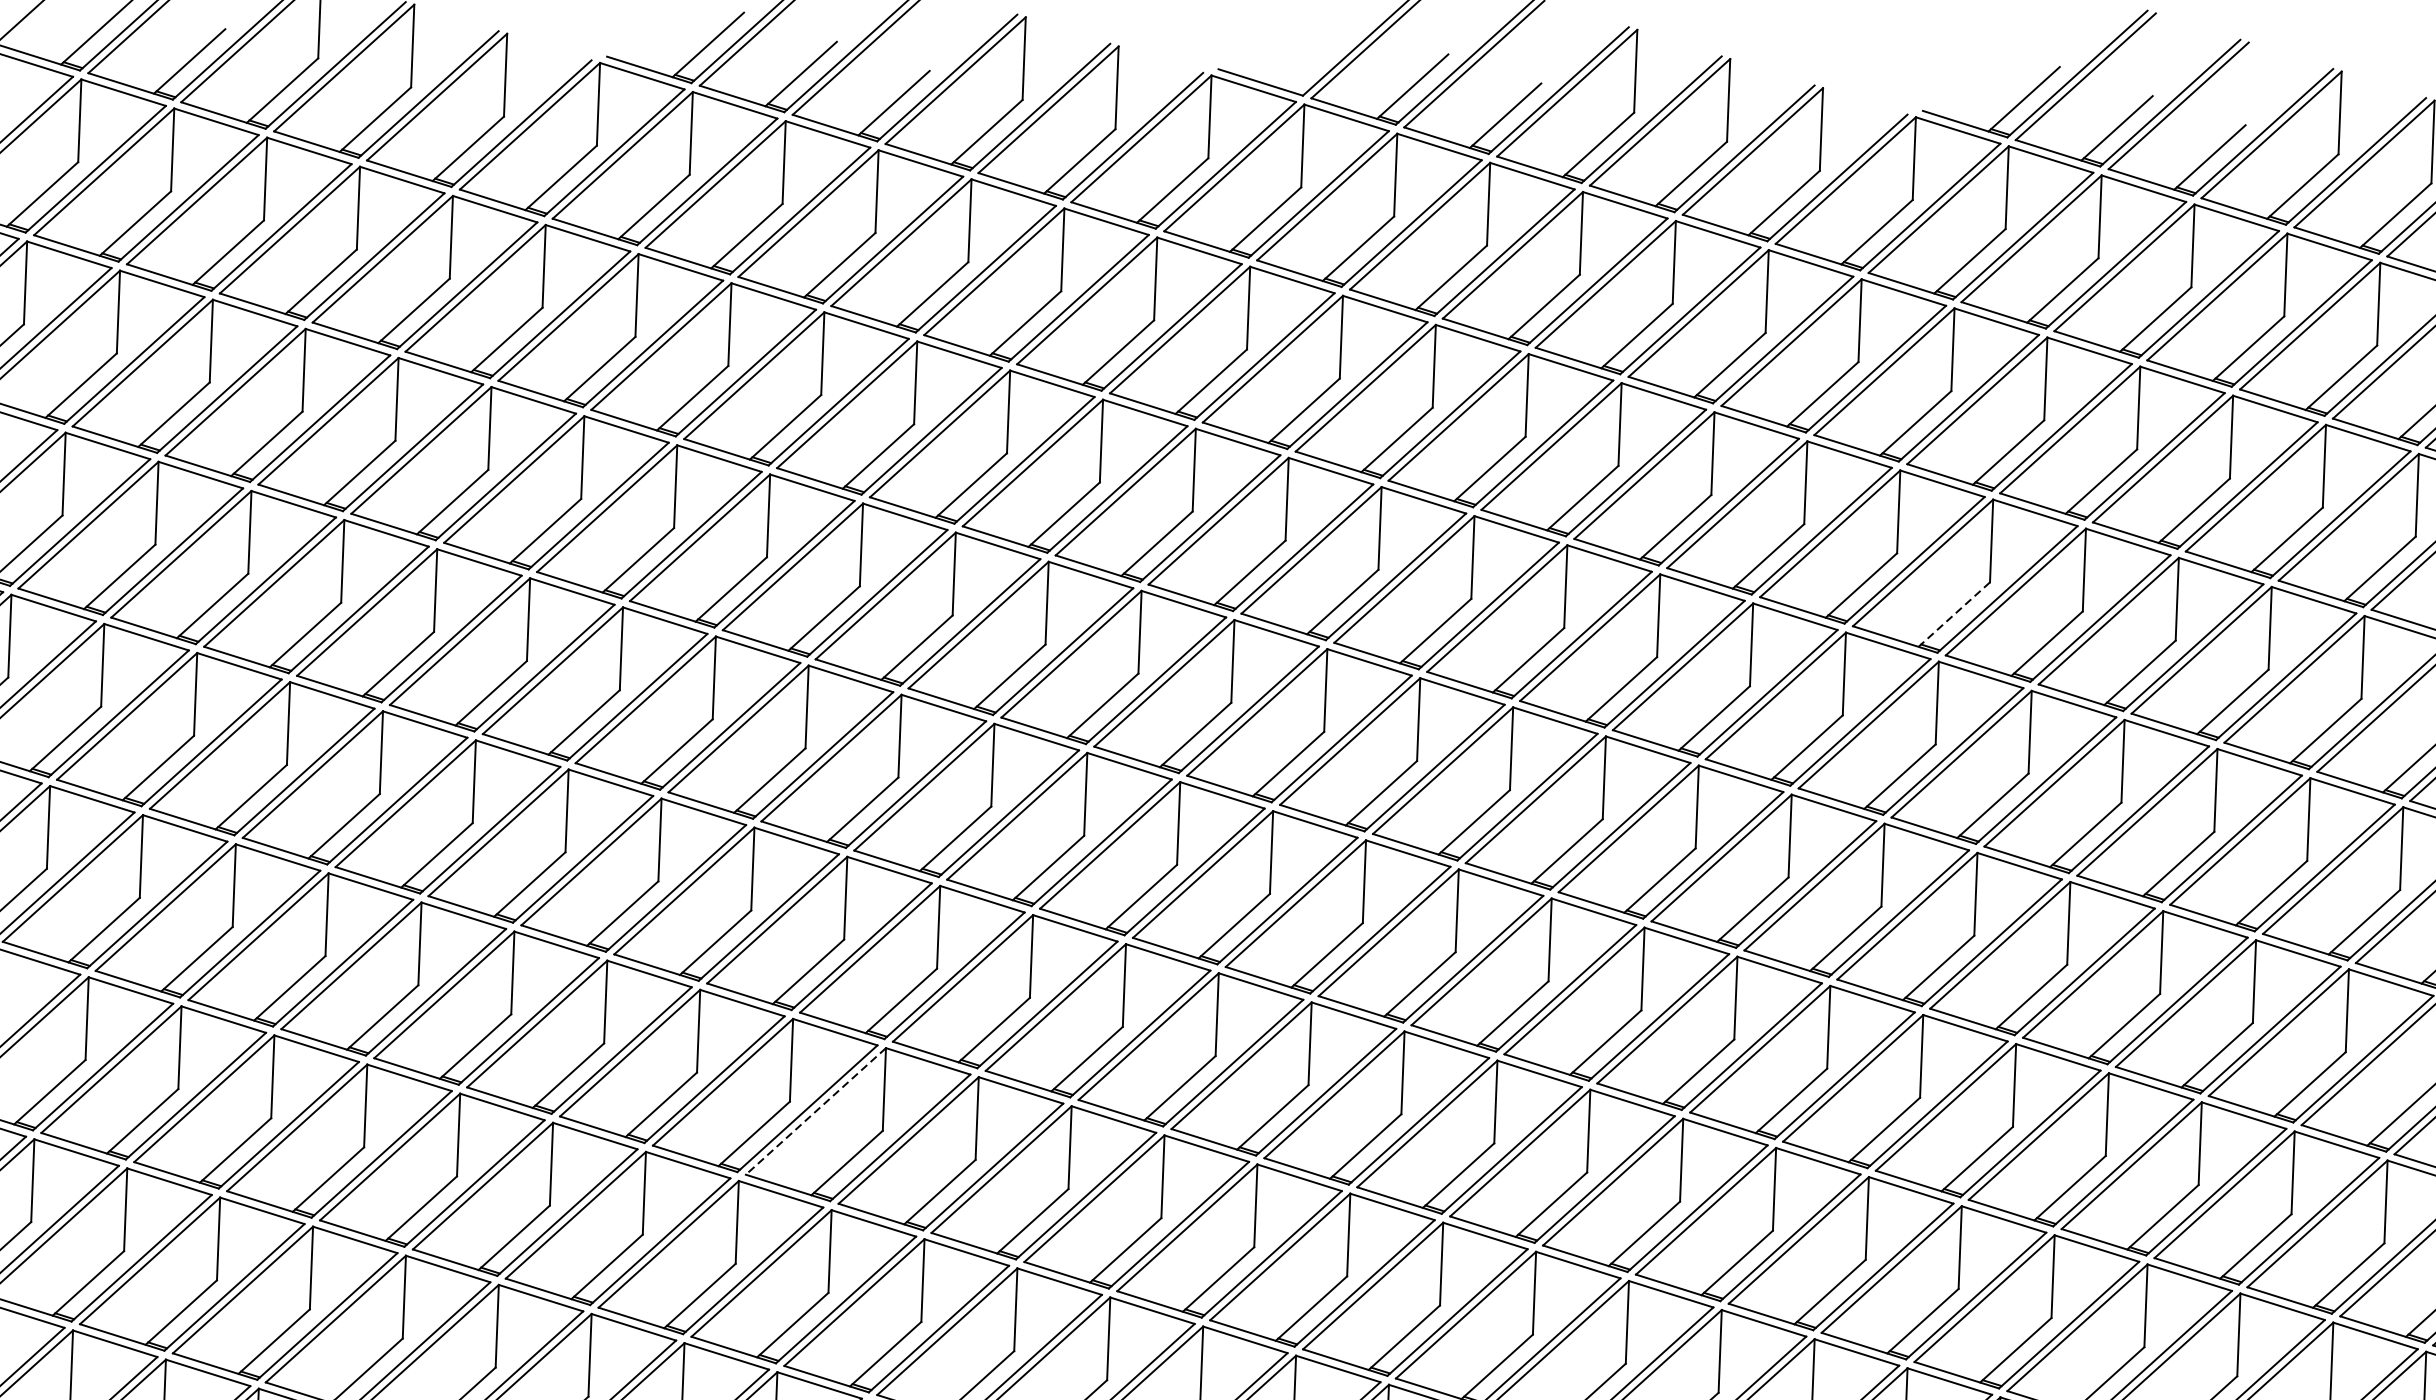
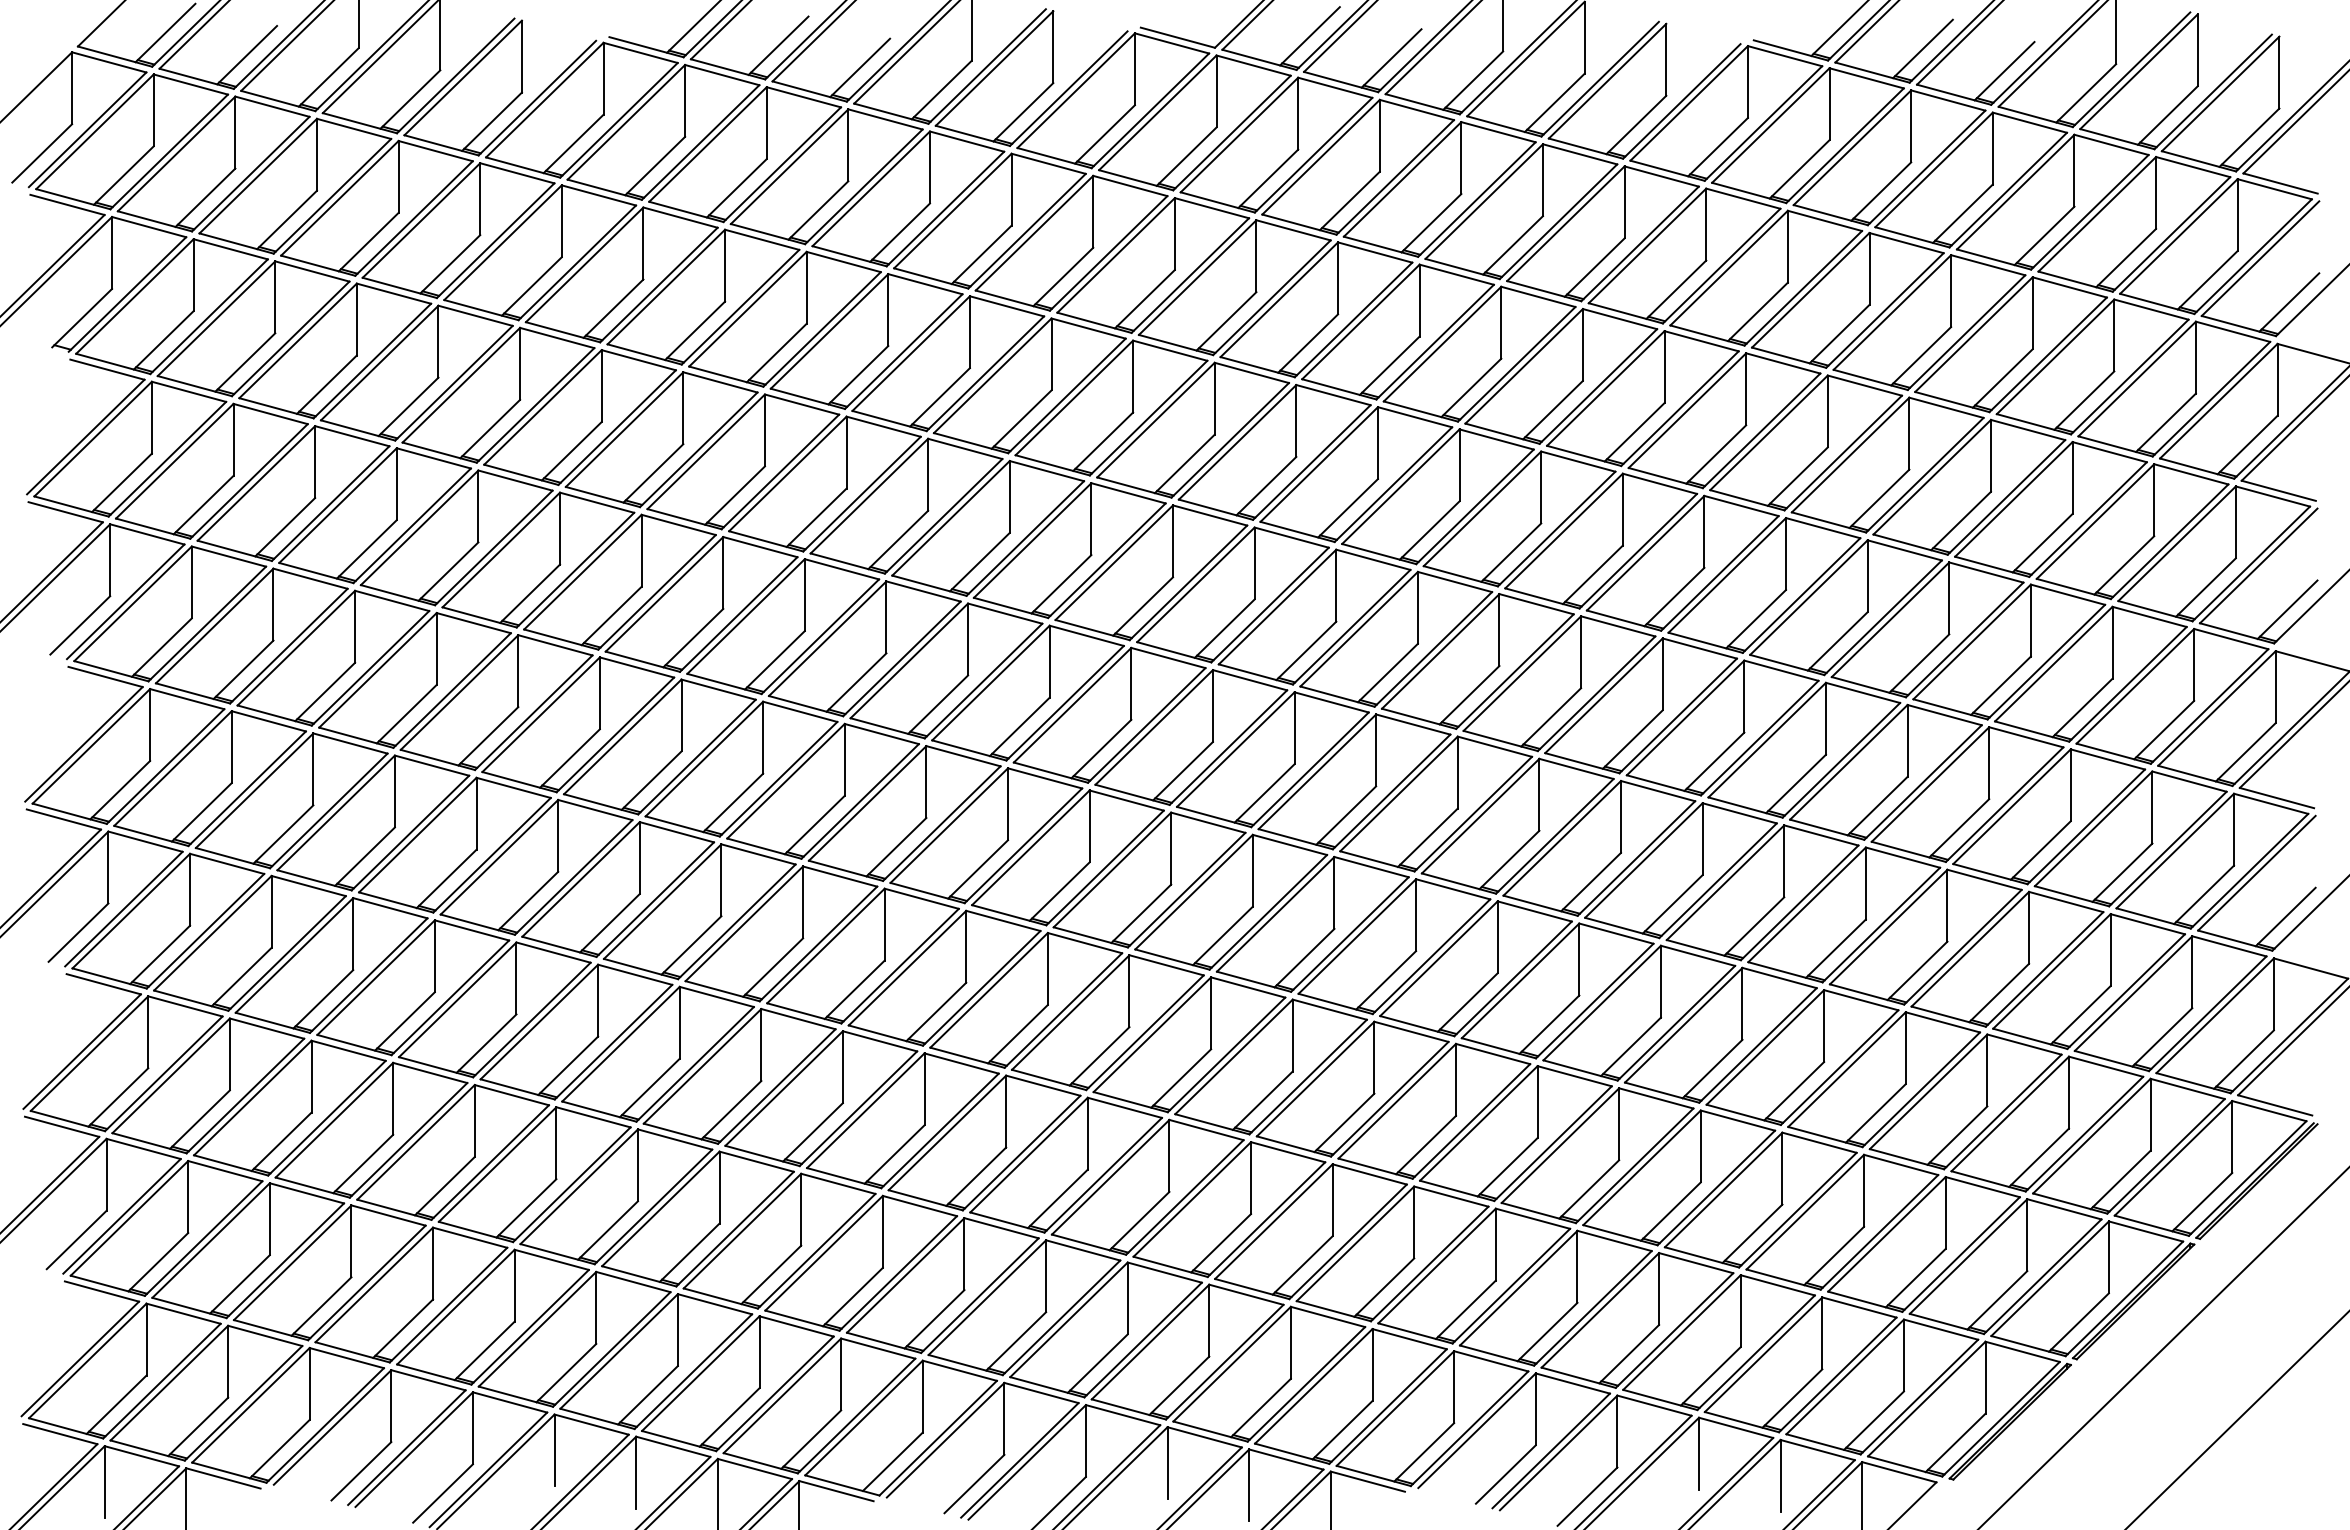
line: (1953, 614) -> (1797, 476), dashed -> solid
line: (815, 1111) -> (825, 946), dashed -> solid

